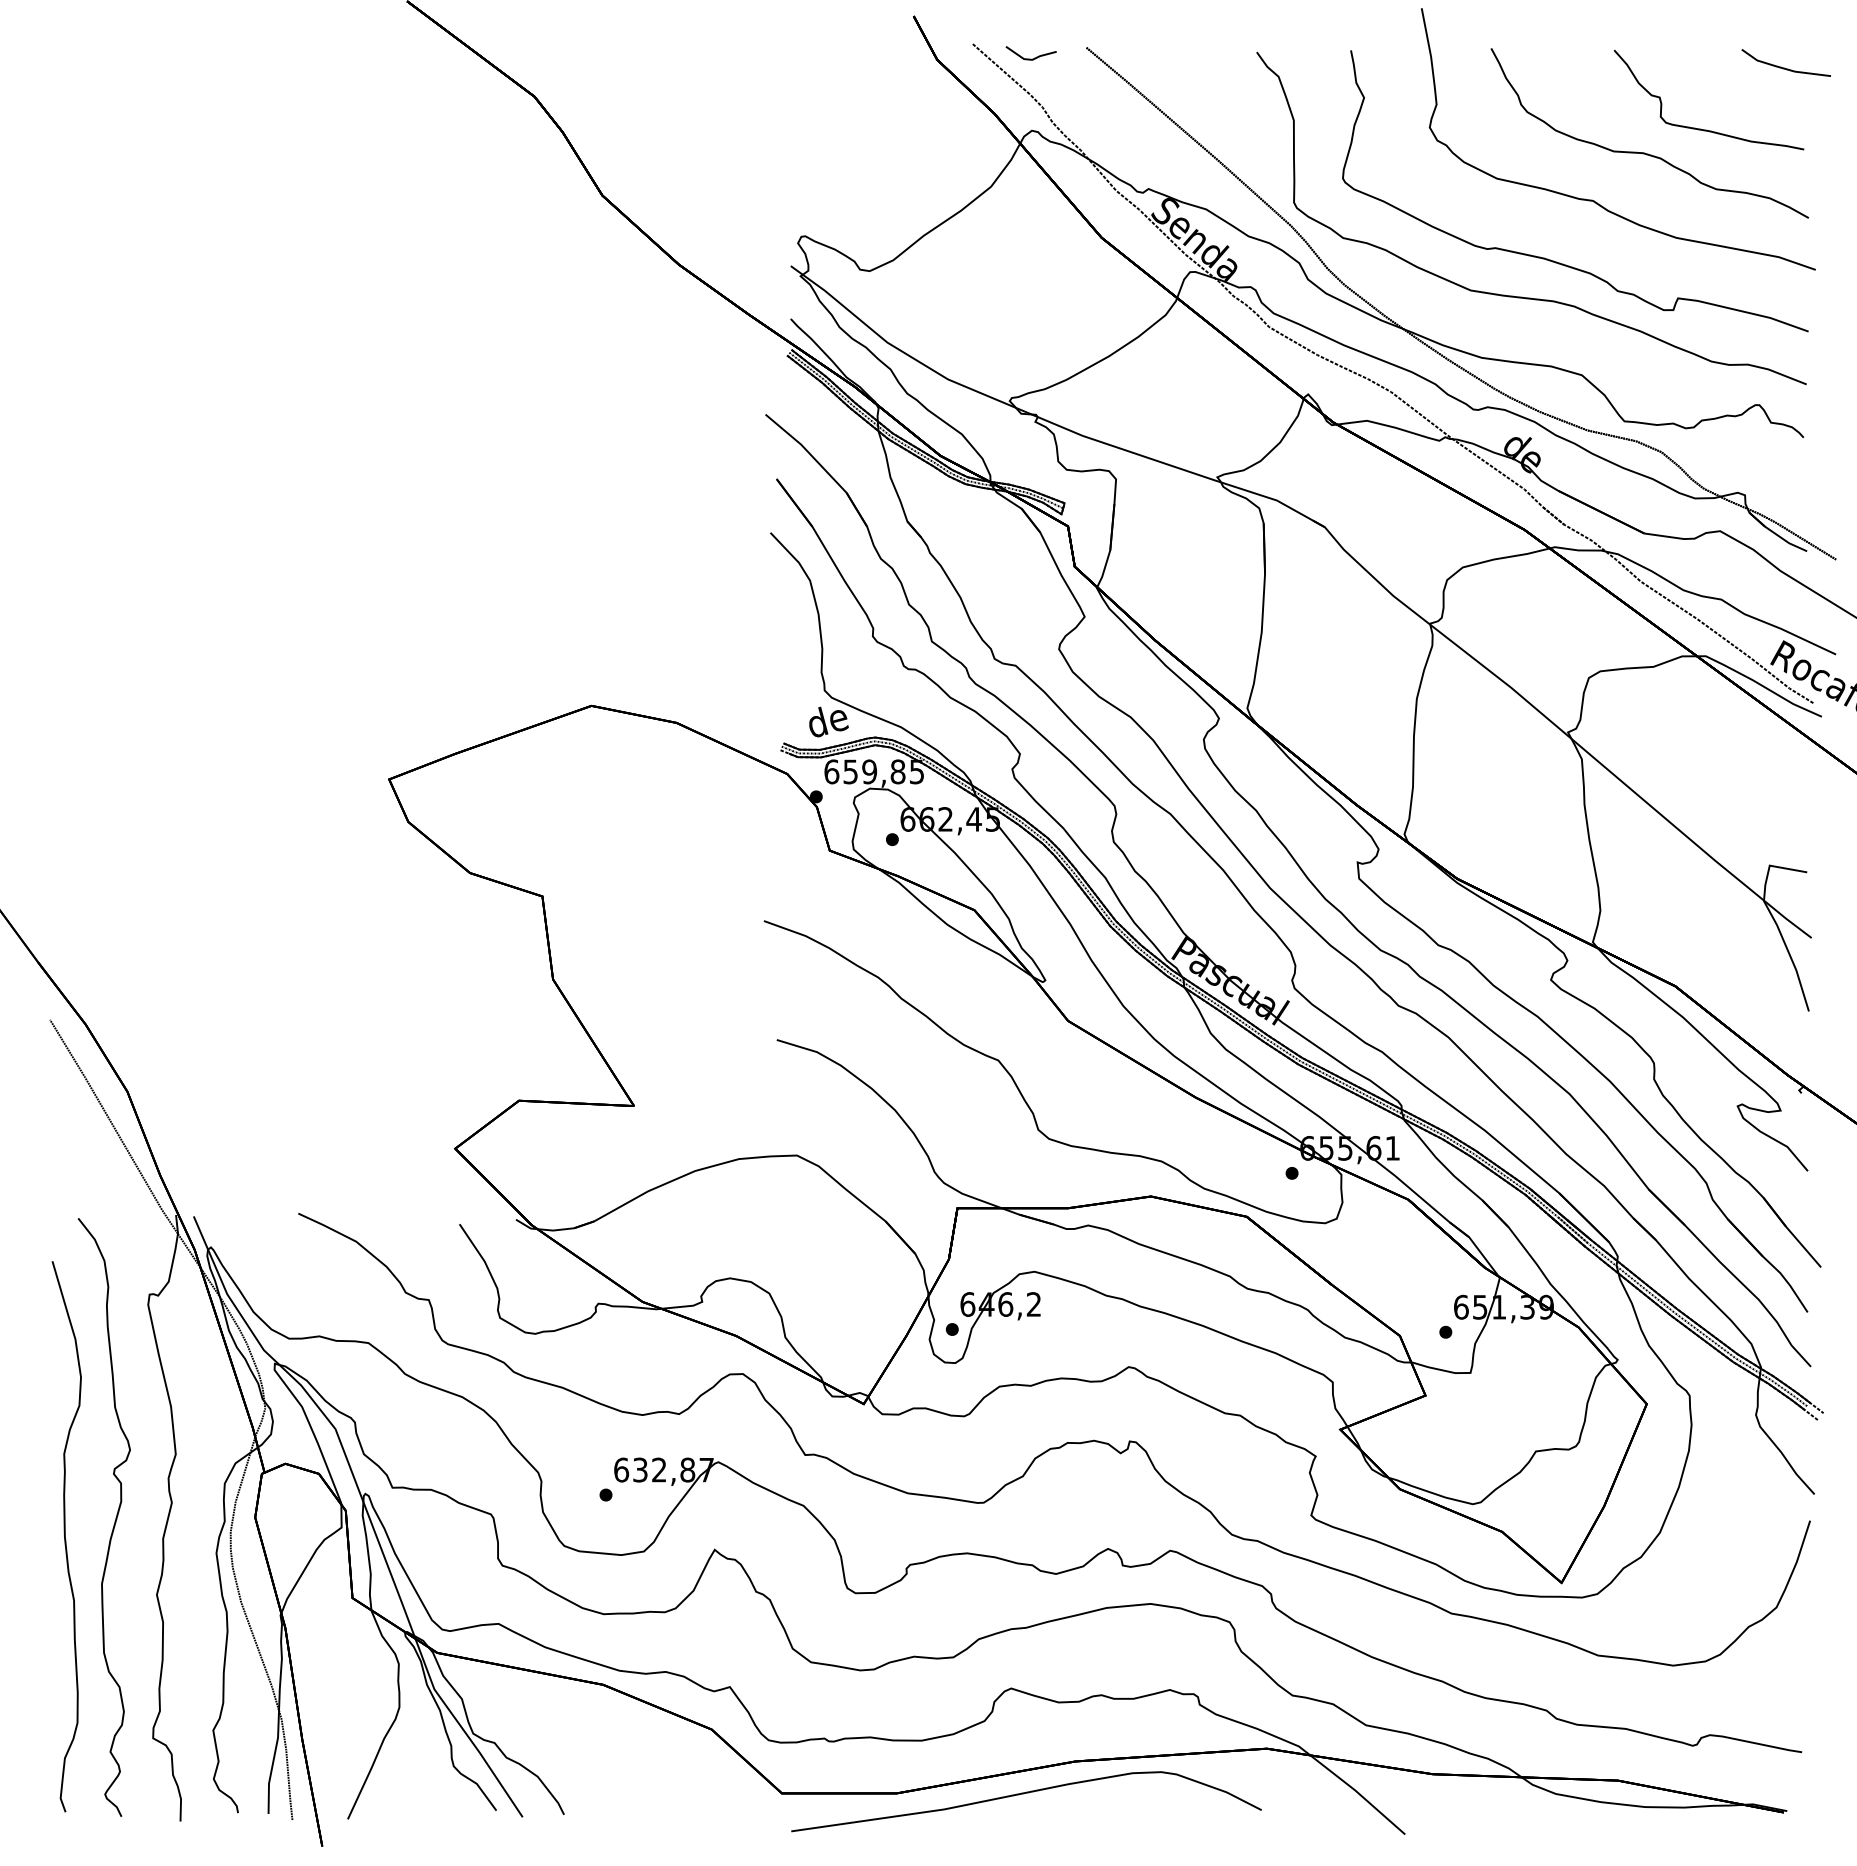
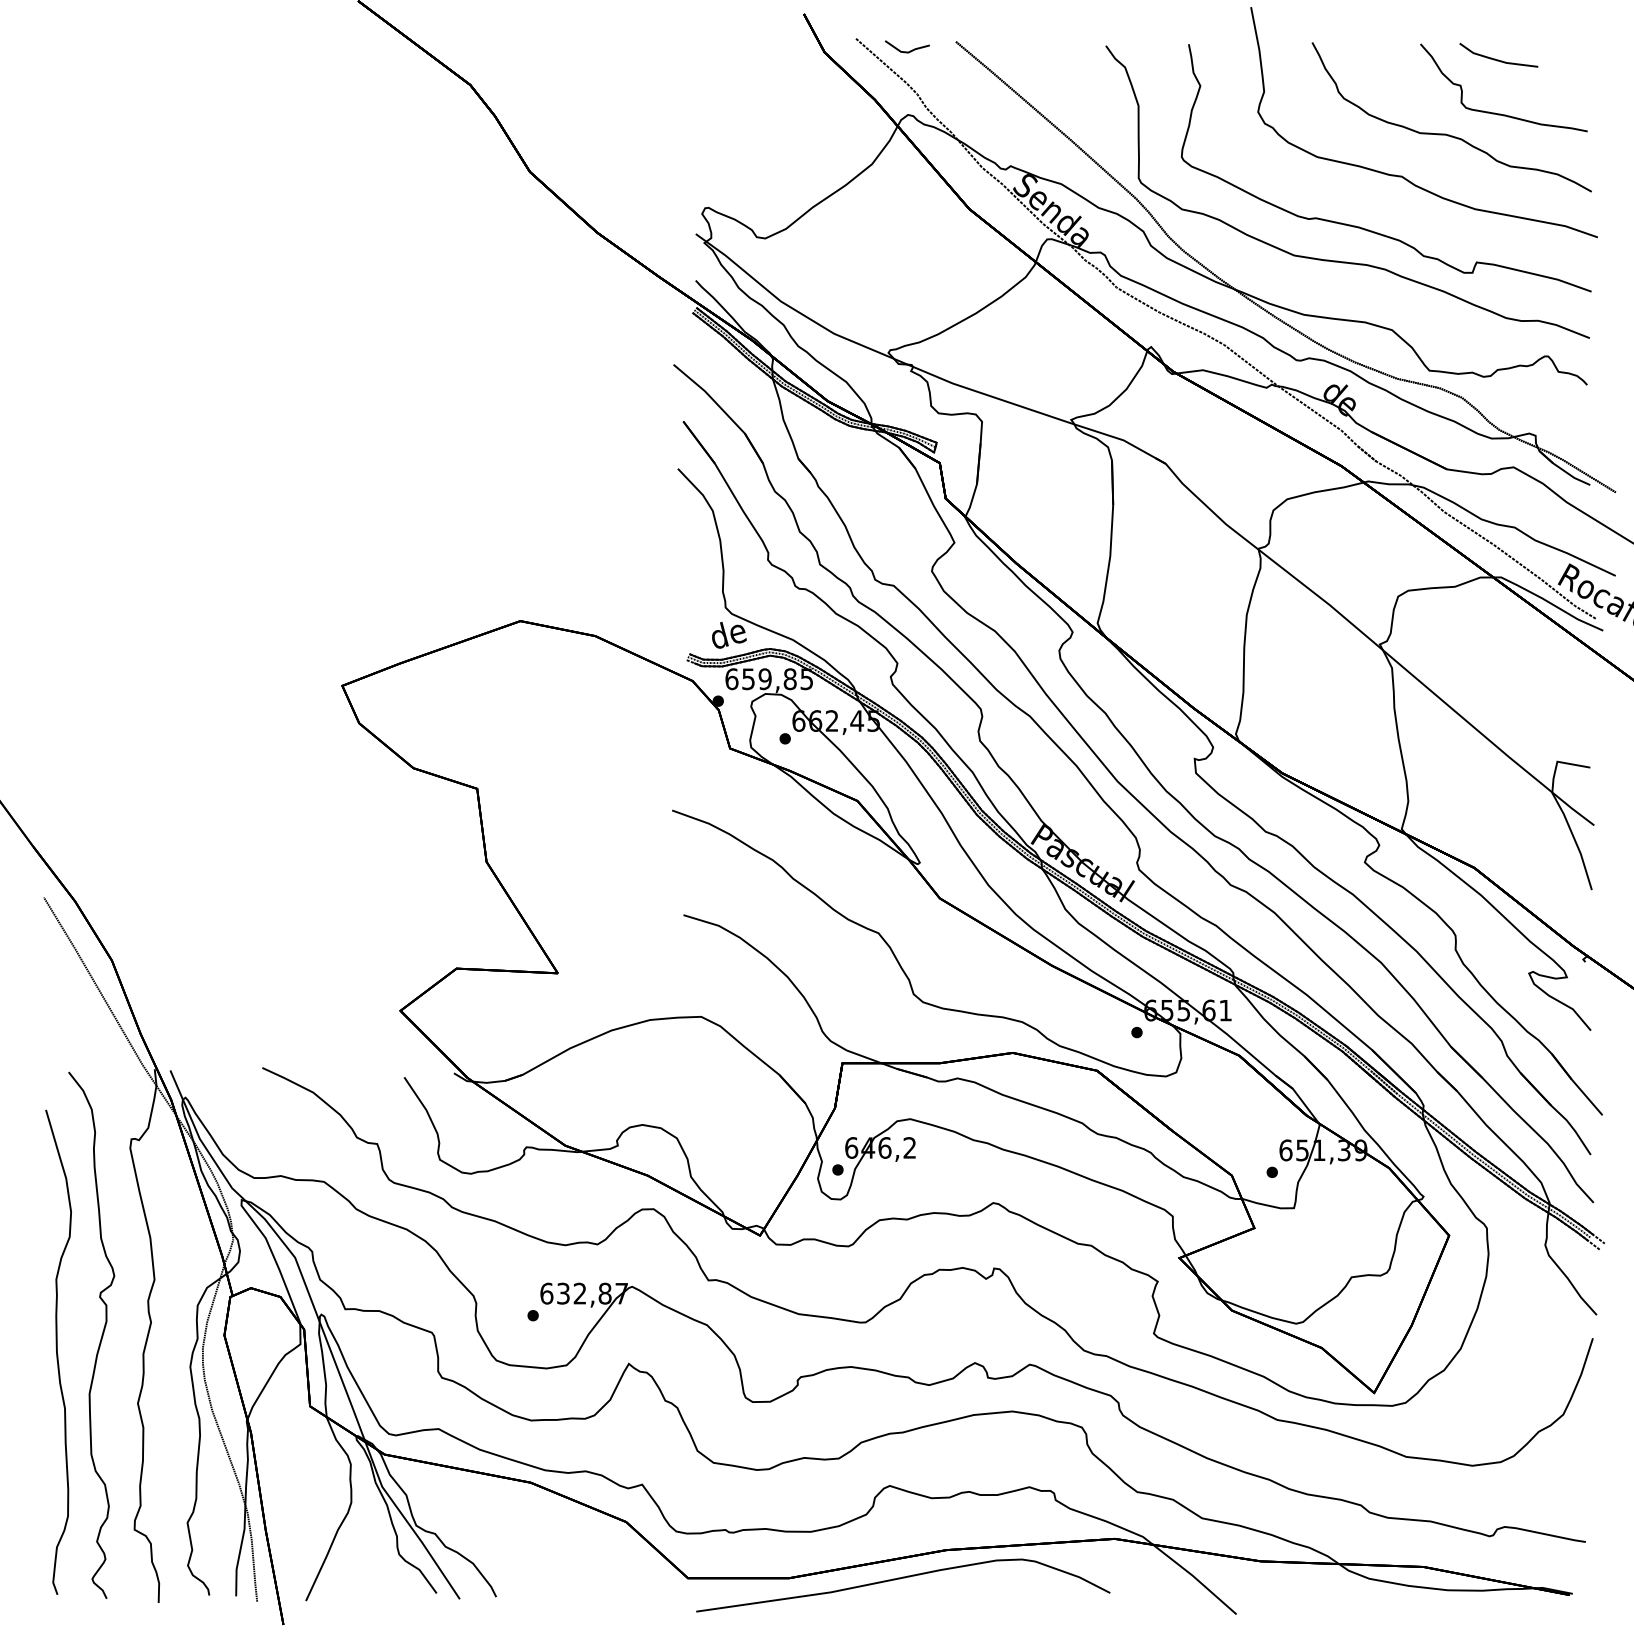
line: (1784, 67) -> (1497, 59), moved

